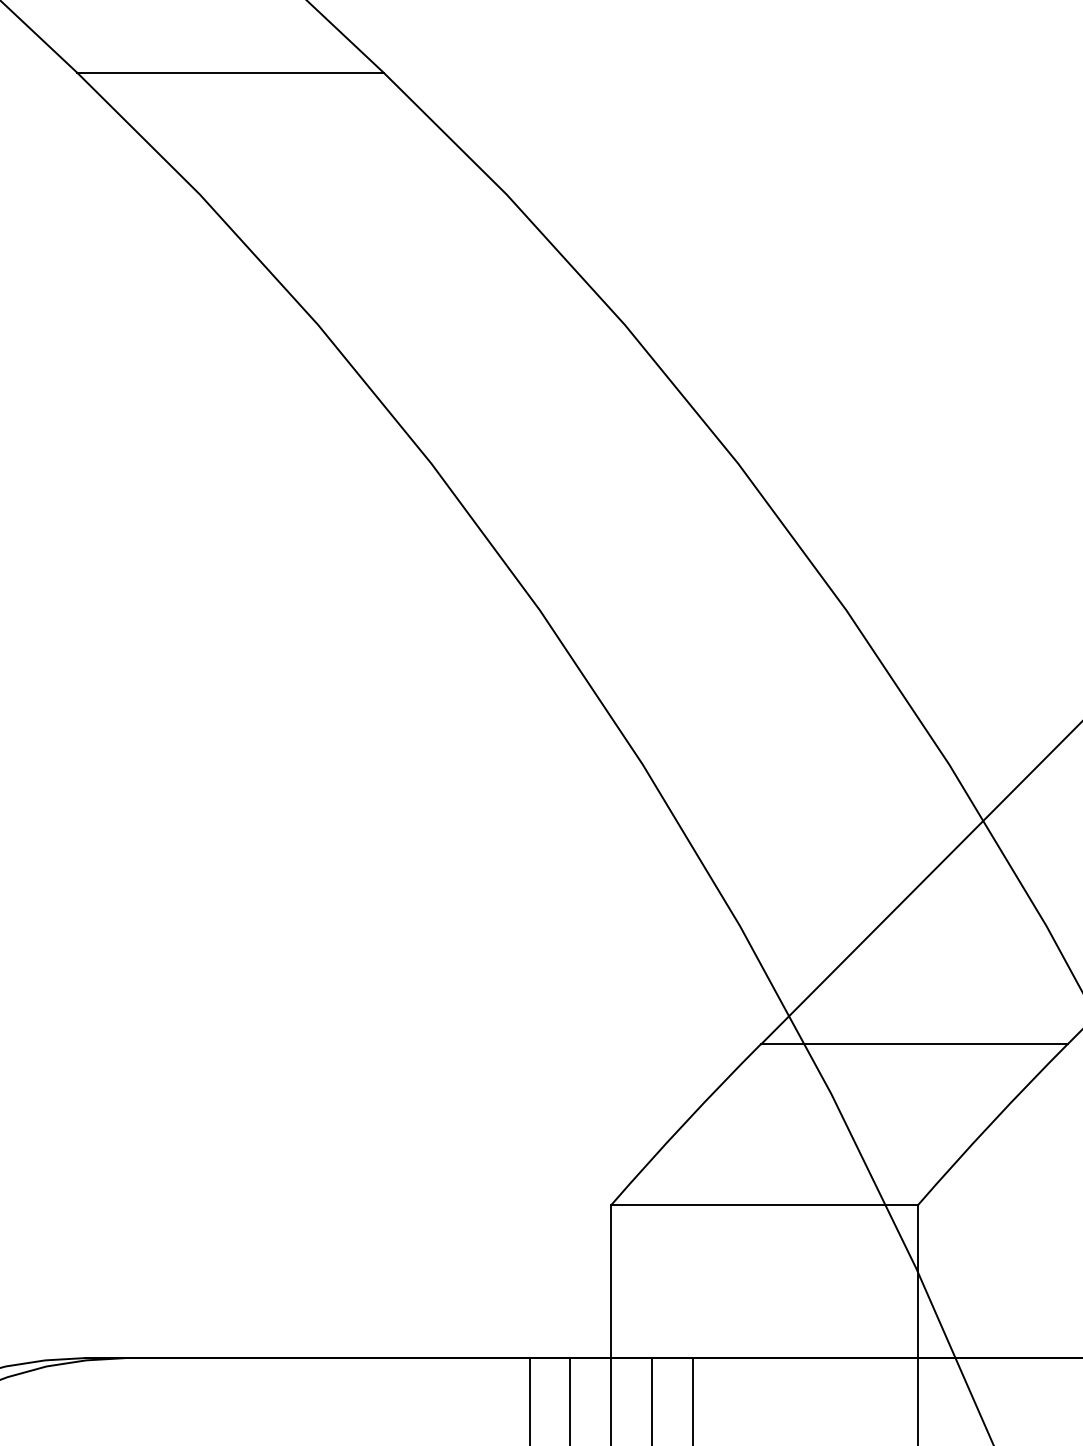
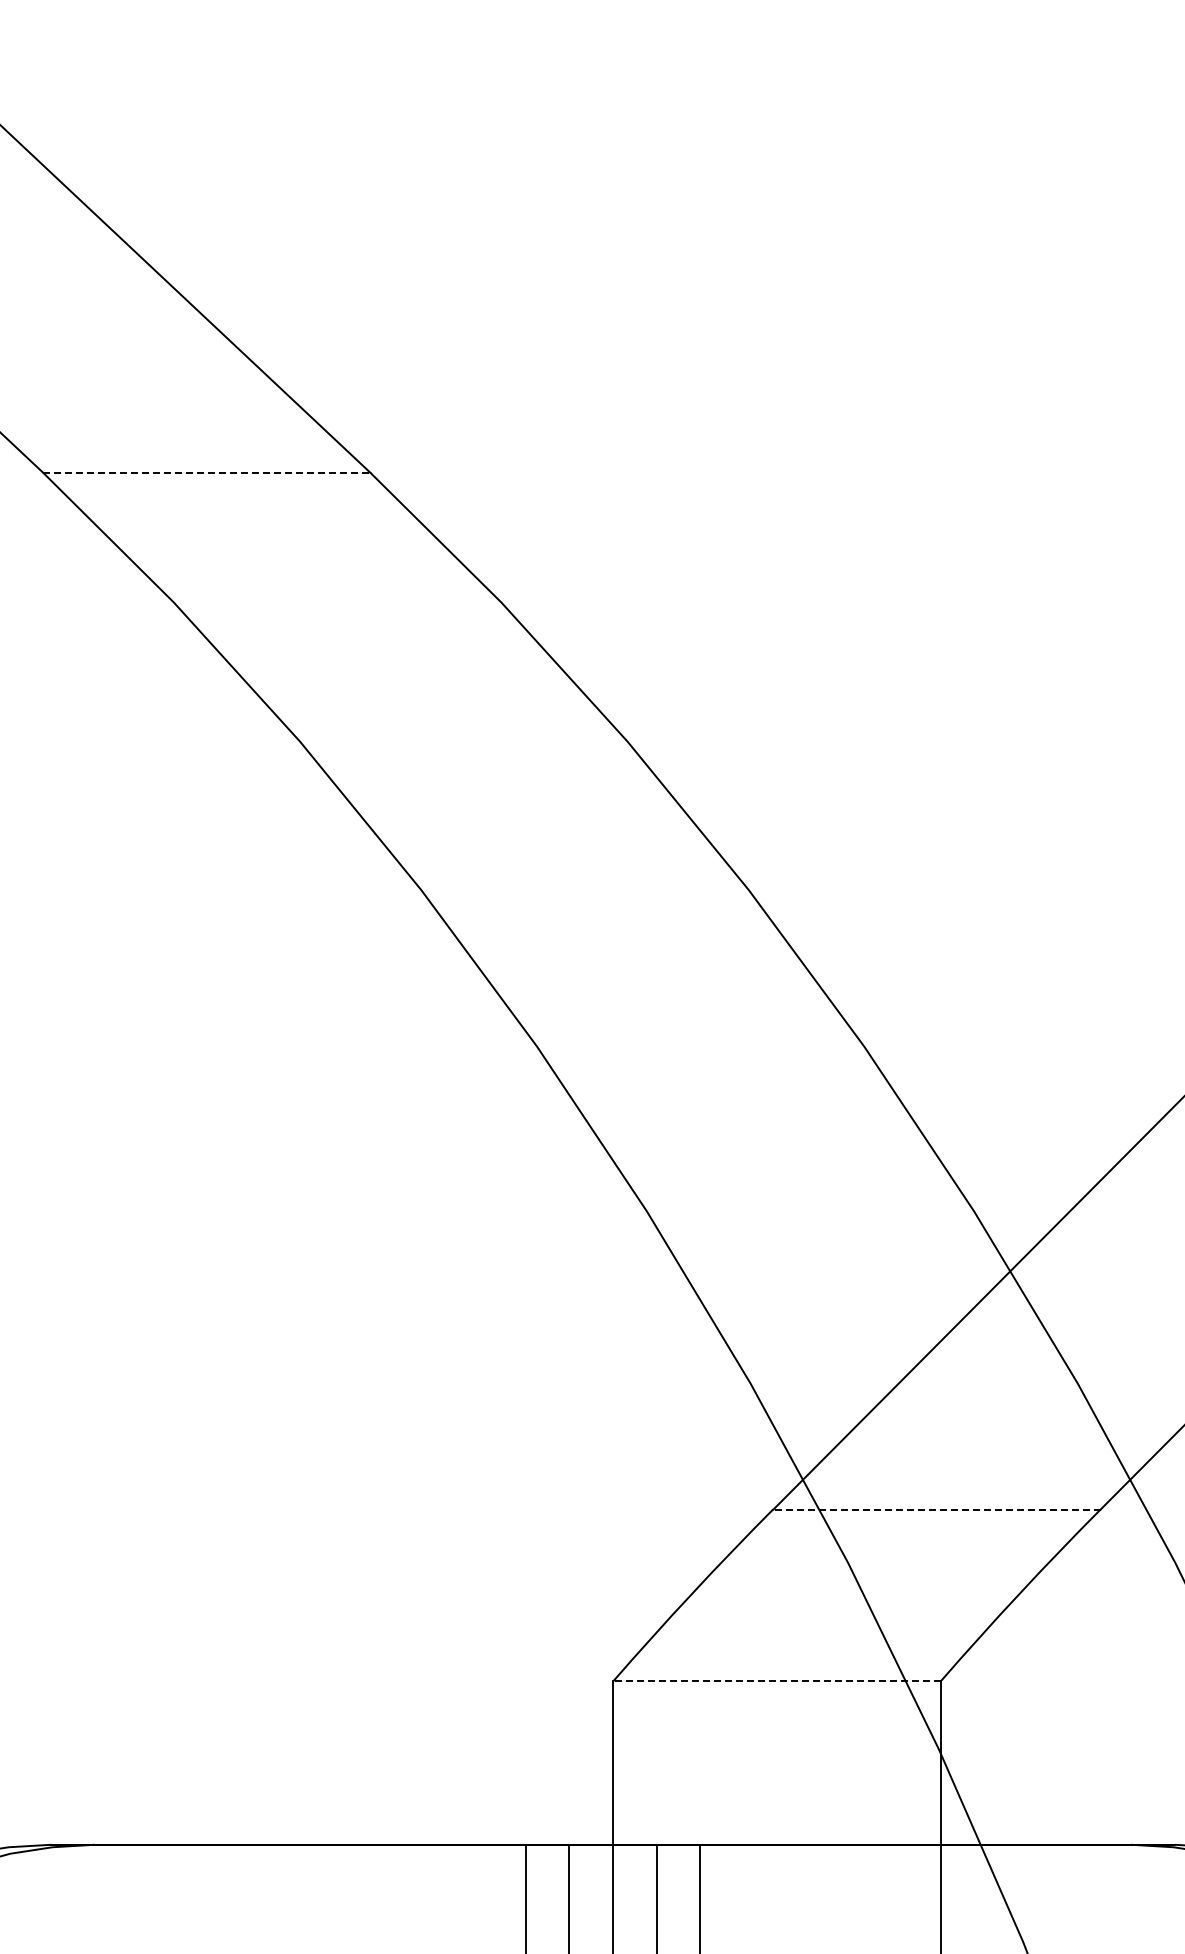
line: (230, 72) -> (206, 472), solid -> dashed
line: (915, 1044) -> (937, 1509), solid -> dashed
line: (765, 1205) -> (777, 1681), solid -> dashed

